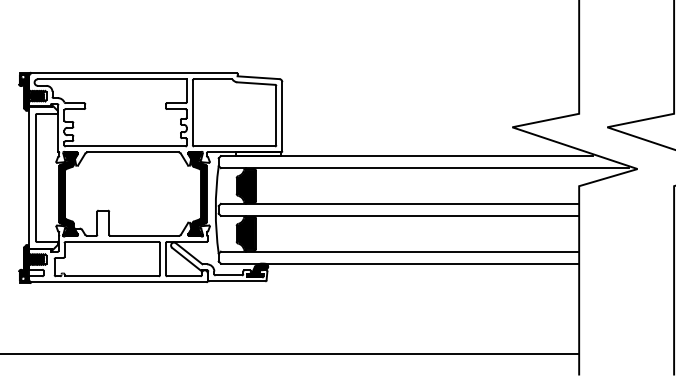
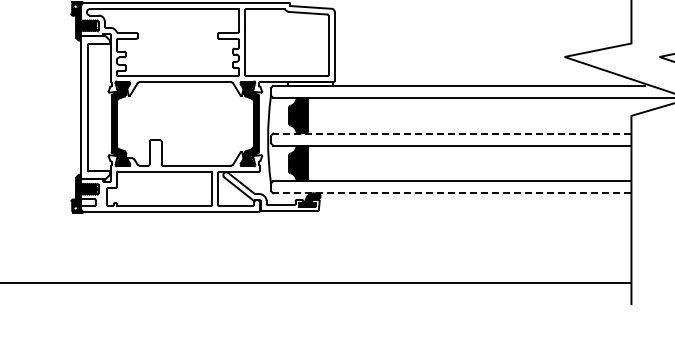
line: (399, 203) -> (451, 133), solid -> dashed
line: (399, 263) -> (451, 193), solid -> dashed

